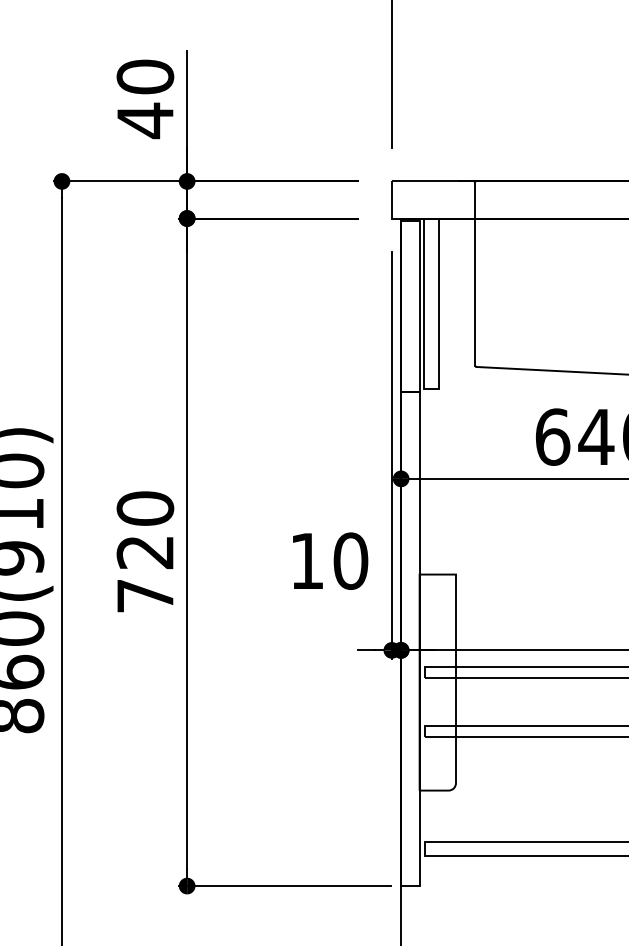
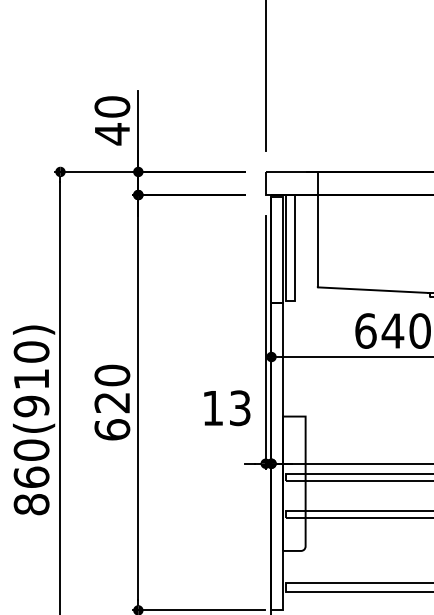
text: (349, 561) -> (239, 408), 10 -> 13
text: (145, 595) -> (112, 429), 720 -> 620

